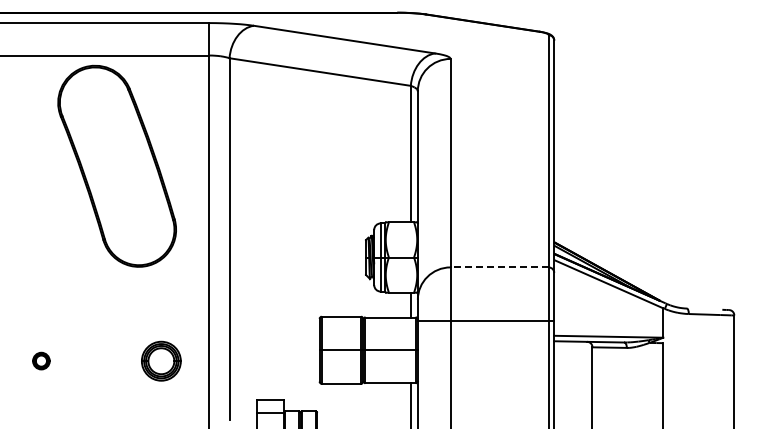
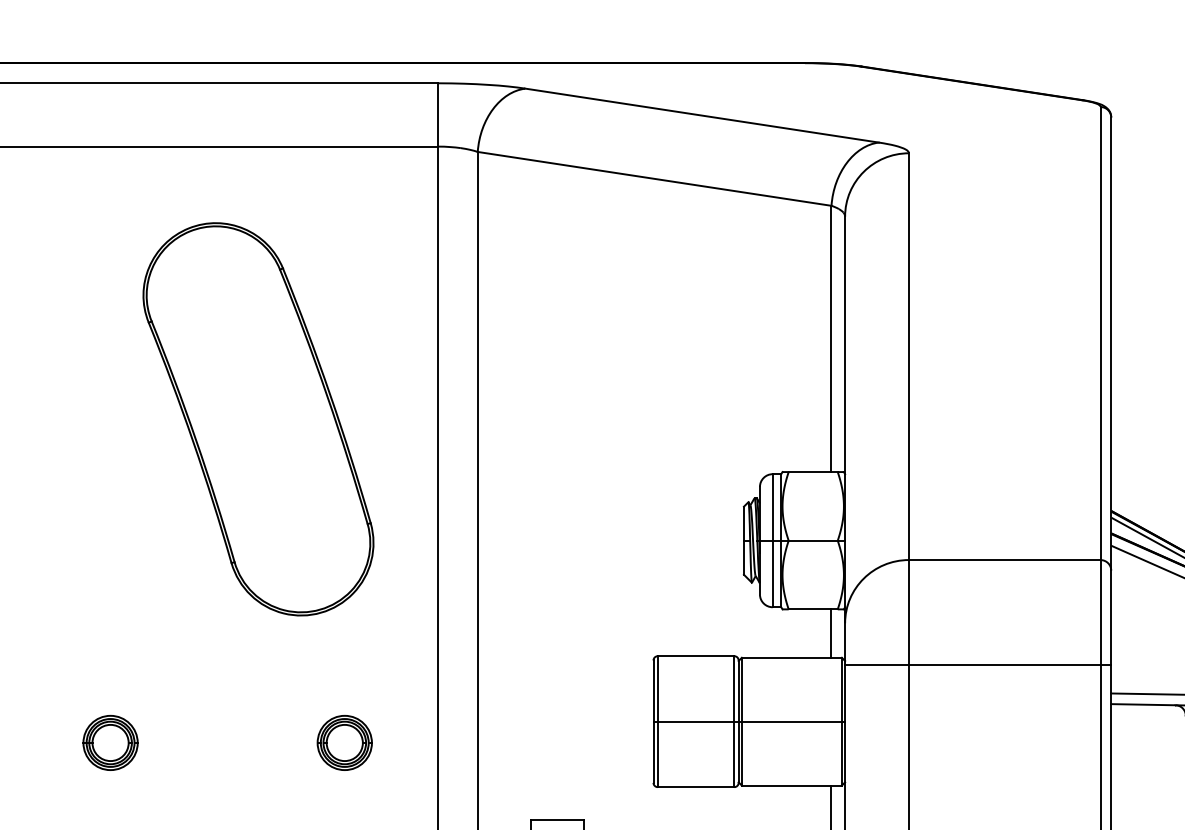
part: (116, 165) -> (257, 417), moved
line: (499, 267) -> (1004, 560), dashed -> solid
part: (41, 360) -> (110, 741), size x1.67
part: (161, 360) -> (344, 741), size x0.71

